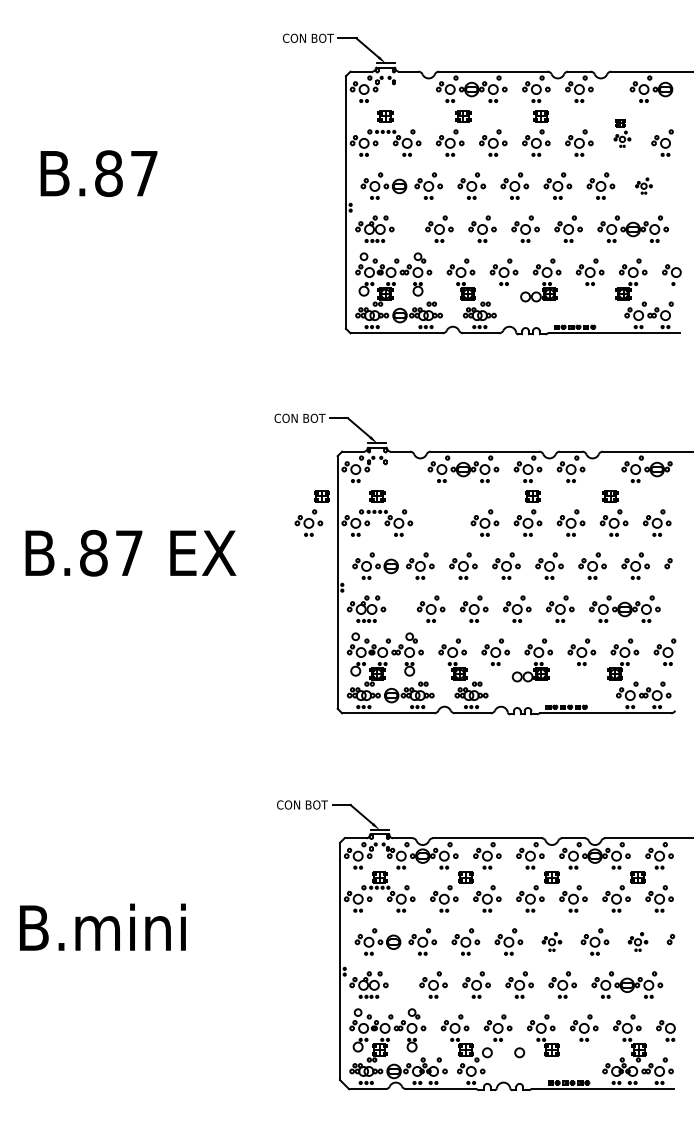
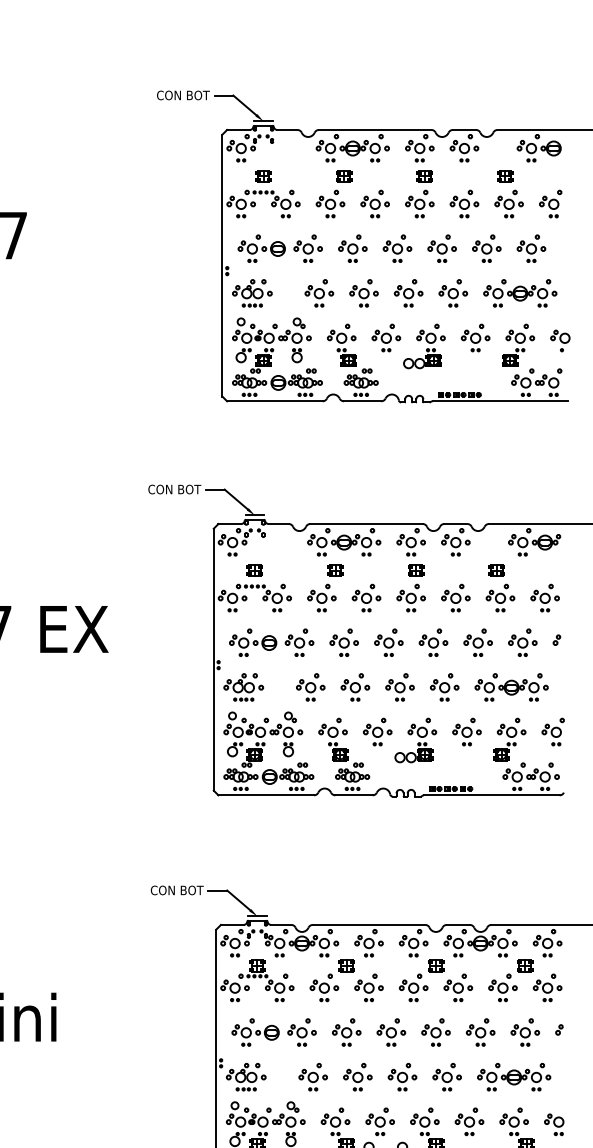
part: (622, 133) -> (509, 194), size x1.67
part: (643, 185) -> (530, 248), size x1.67
part: (311, 513) -> (324, 588), moved
part: (551, 941) -> (435, 1032), size x1.43
part: (637, 941) -> (524, 1032), size x1.43

